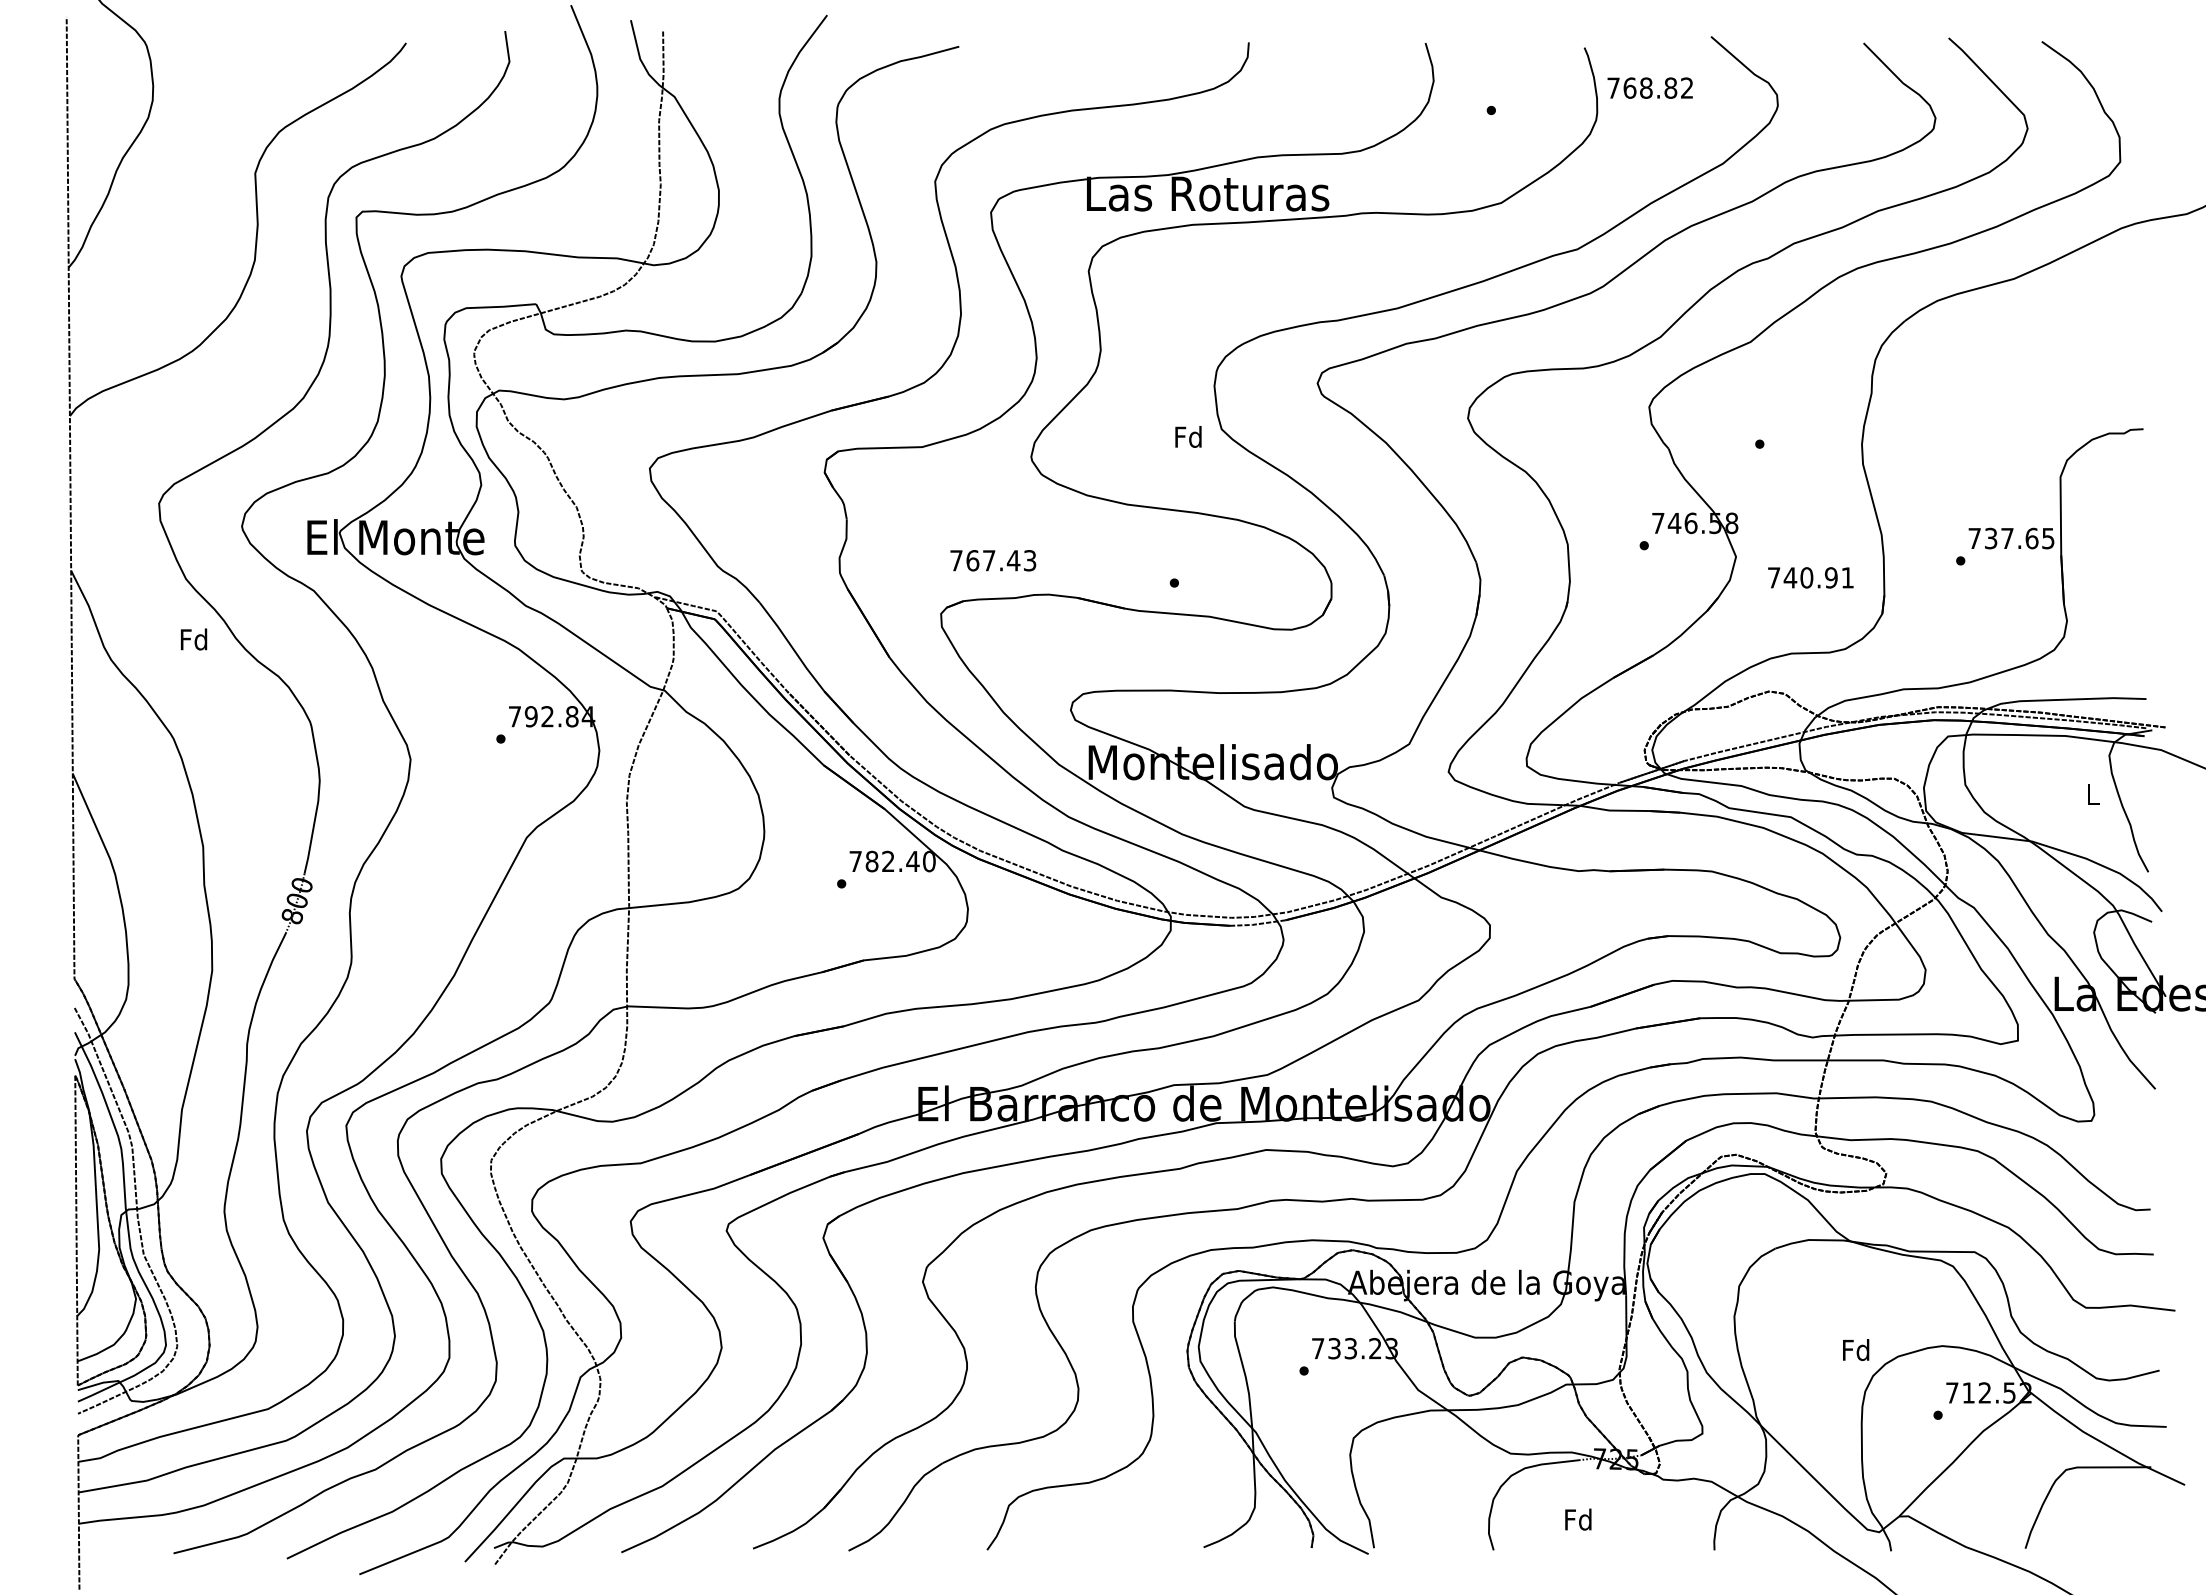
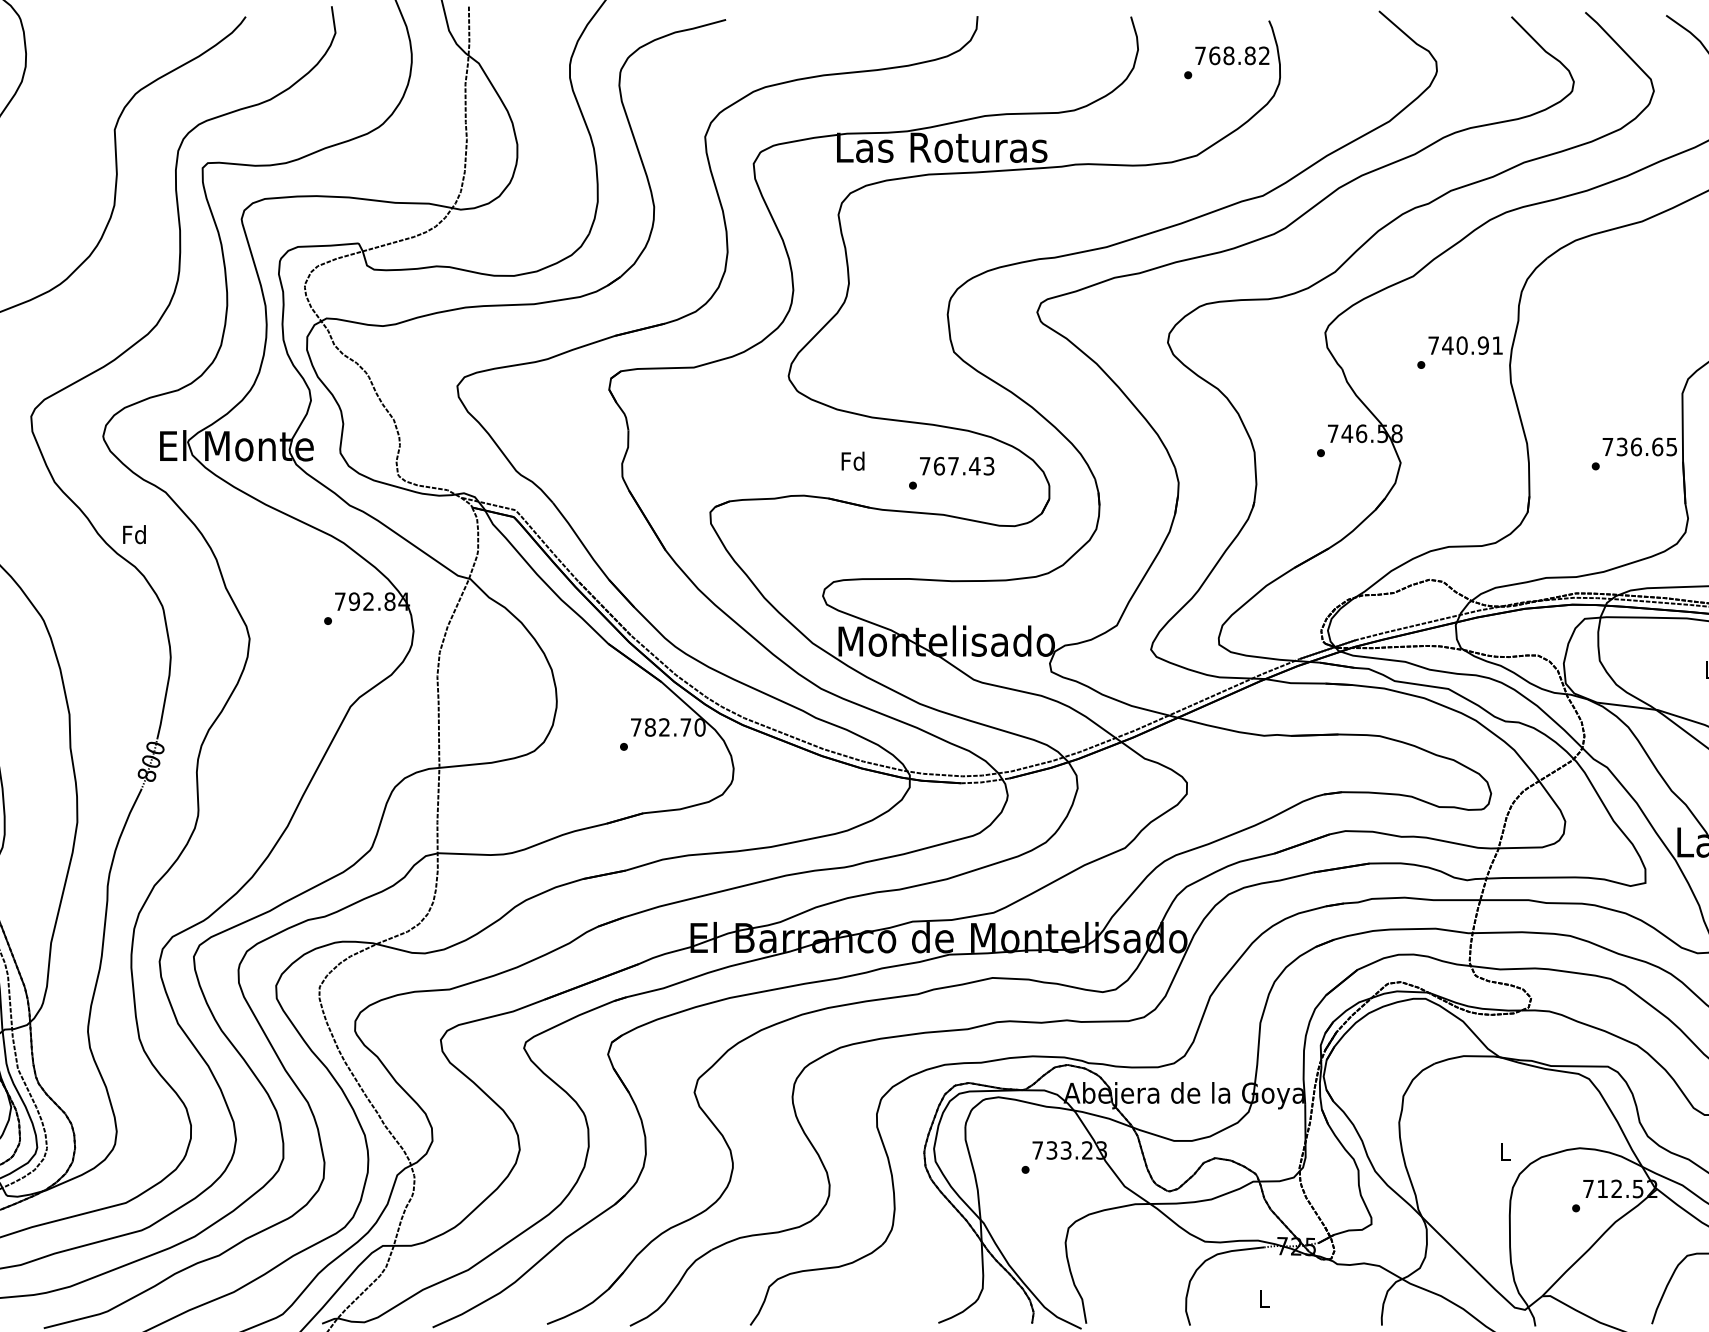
text: (1649, 87) -> (1231, 55), moved
text: (1188, 436) -> (853, 460), moved
text: (2007, 538) -> (1636, 446), 737.65 -> 736.65
text: (993, 560) -> (957, 466), moved
text: (1810, 577) -> (1465, 345), moved
text: (194, 639) -> (134, 534), moved
text: (912, 861) -> (685, 727), 782.40 -> 782.70
text: (1856, 1350) -> (1505, 1152), Fd -> L
text: (1578, 1519) -> (1263, 1298), Fd -> L

